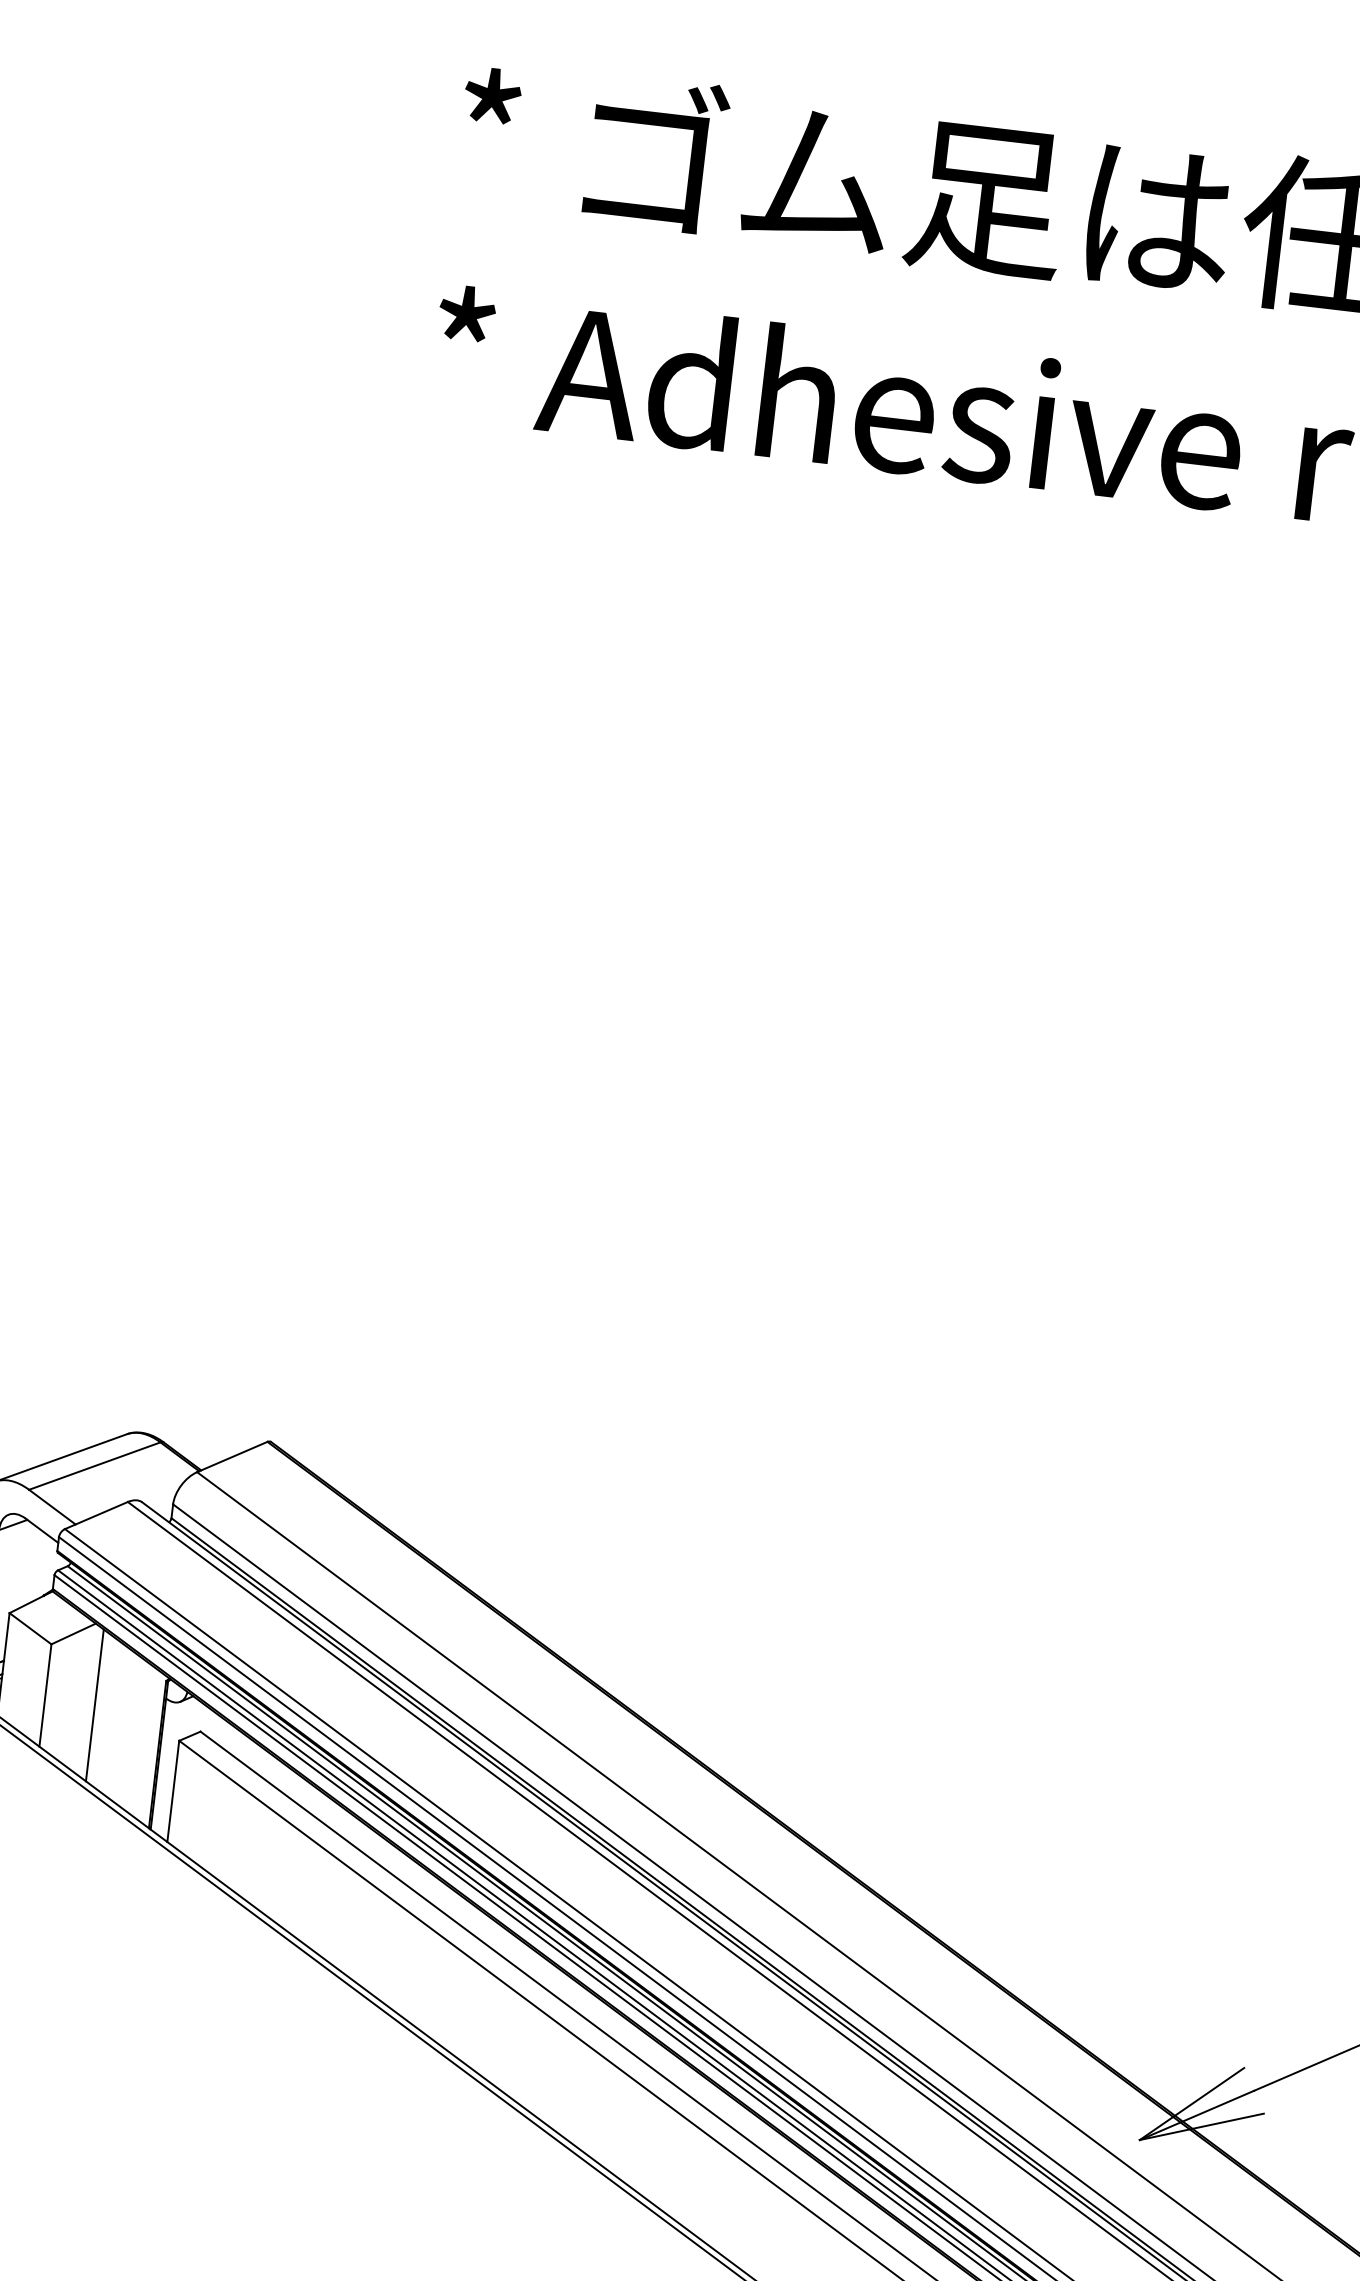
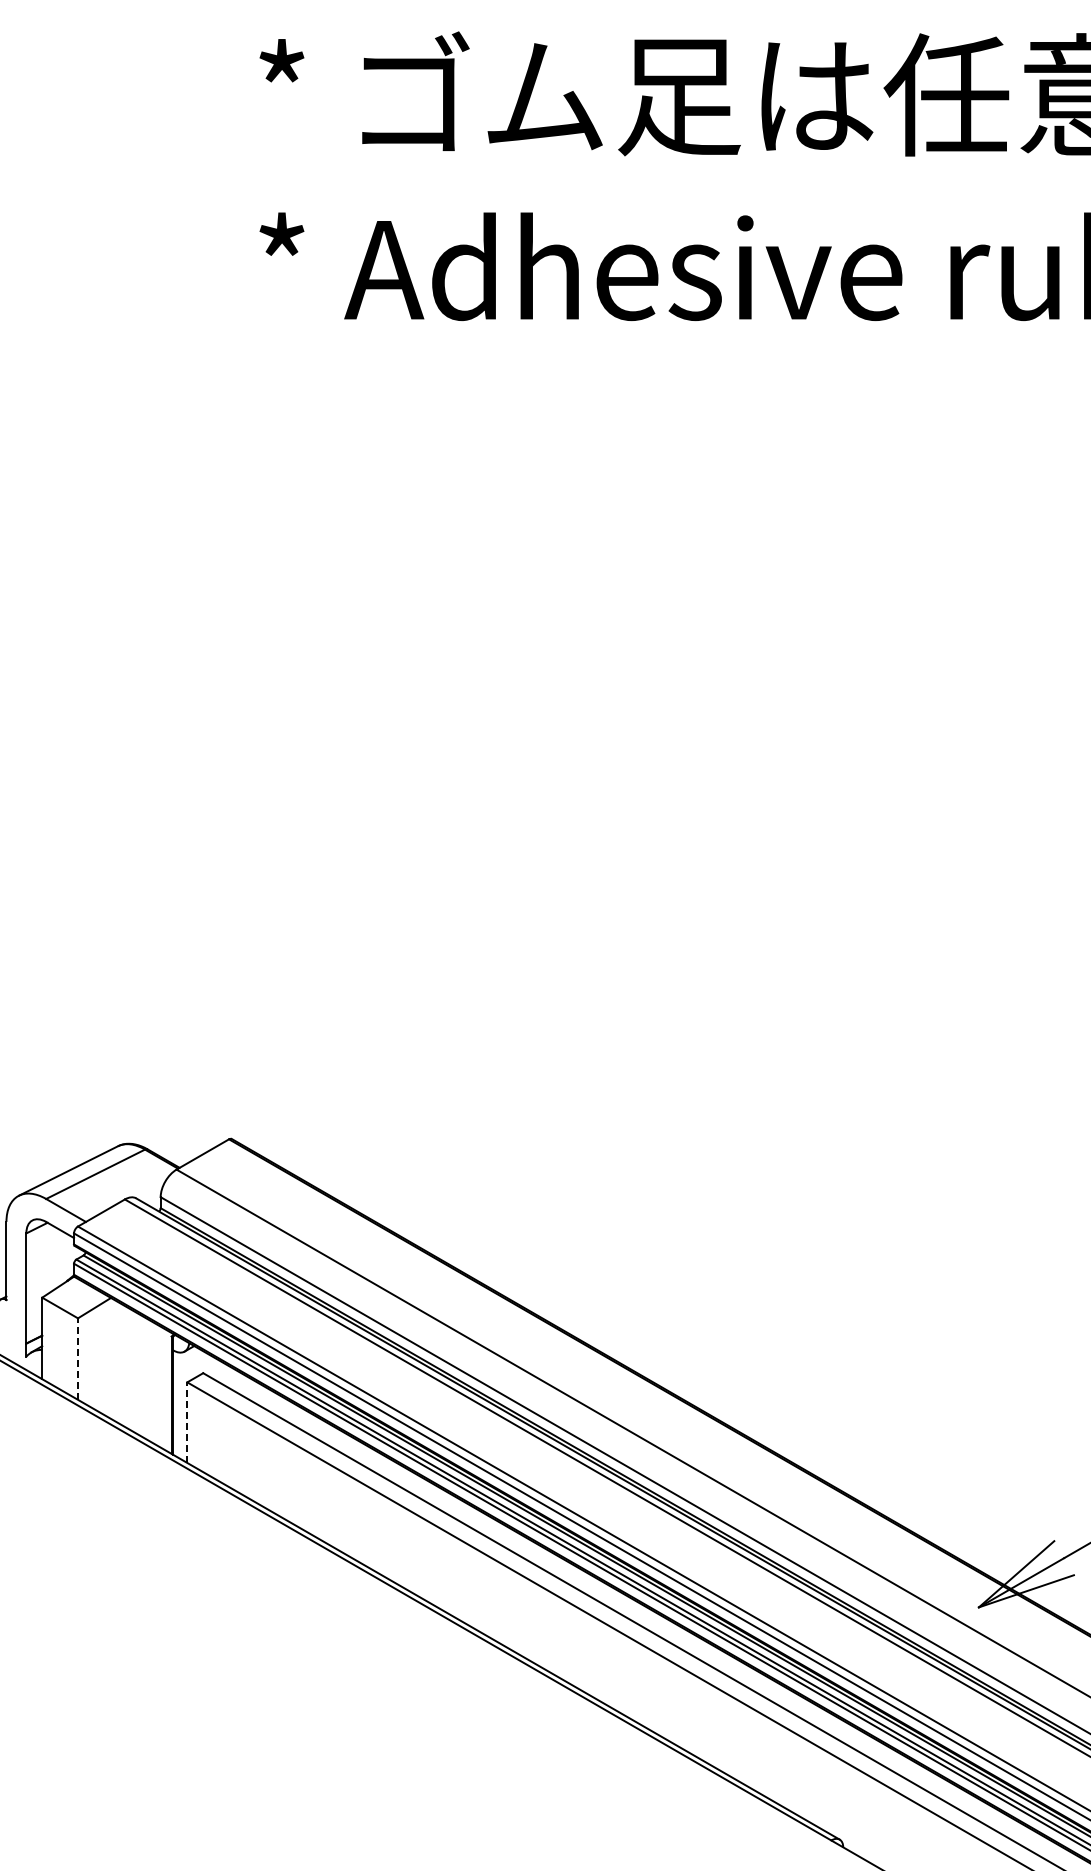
line: (45, 1696) -> (78, 1359), solid -> dashed
line: (94, 1704) -> (117, 1361), removed
line: (173, 1791) -> (187, 1422), solid -> dashed

